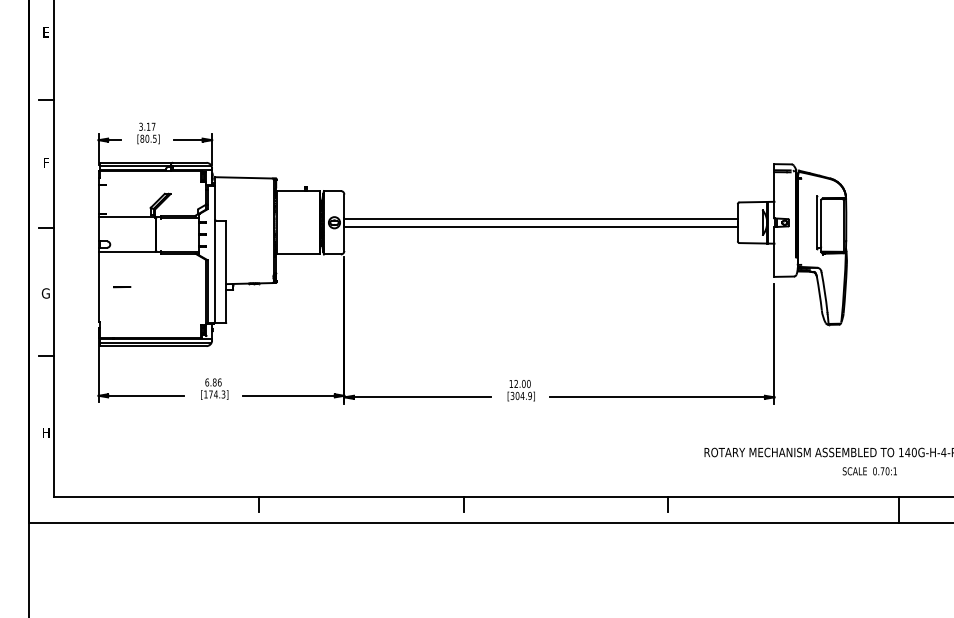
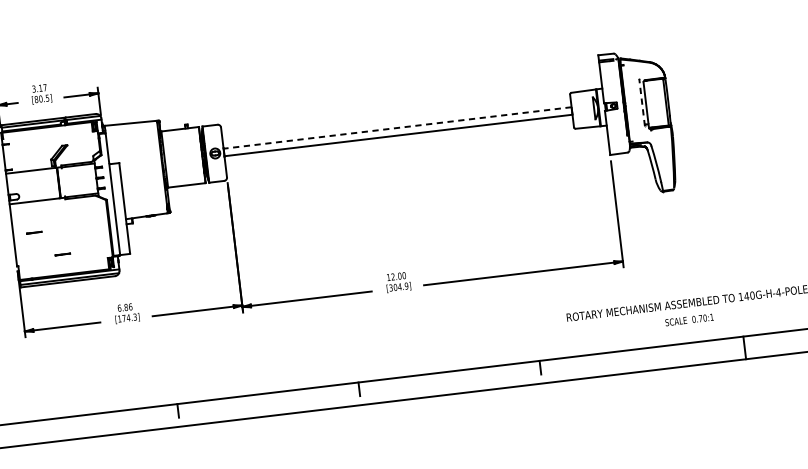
line: (541, 218) -> (397, 127), solid -> dashed
line: (816, 222) -> (641, 102), solid -> dashed
line: (151, 315) -> (63, 254), added
text: (869, 471) -> (689, 320), moved

